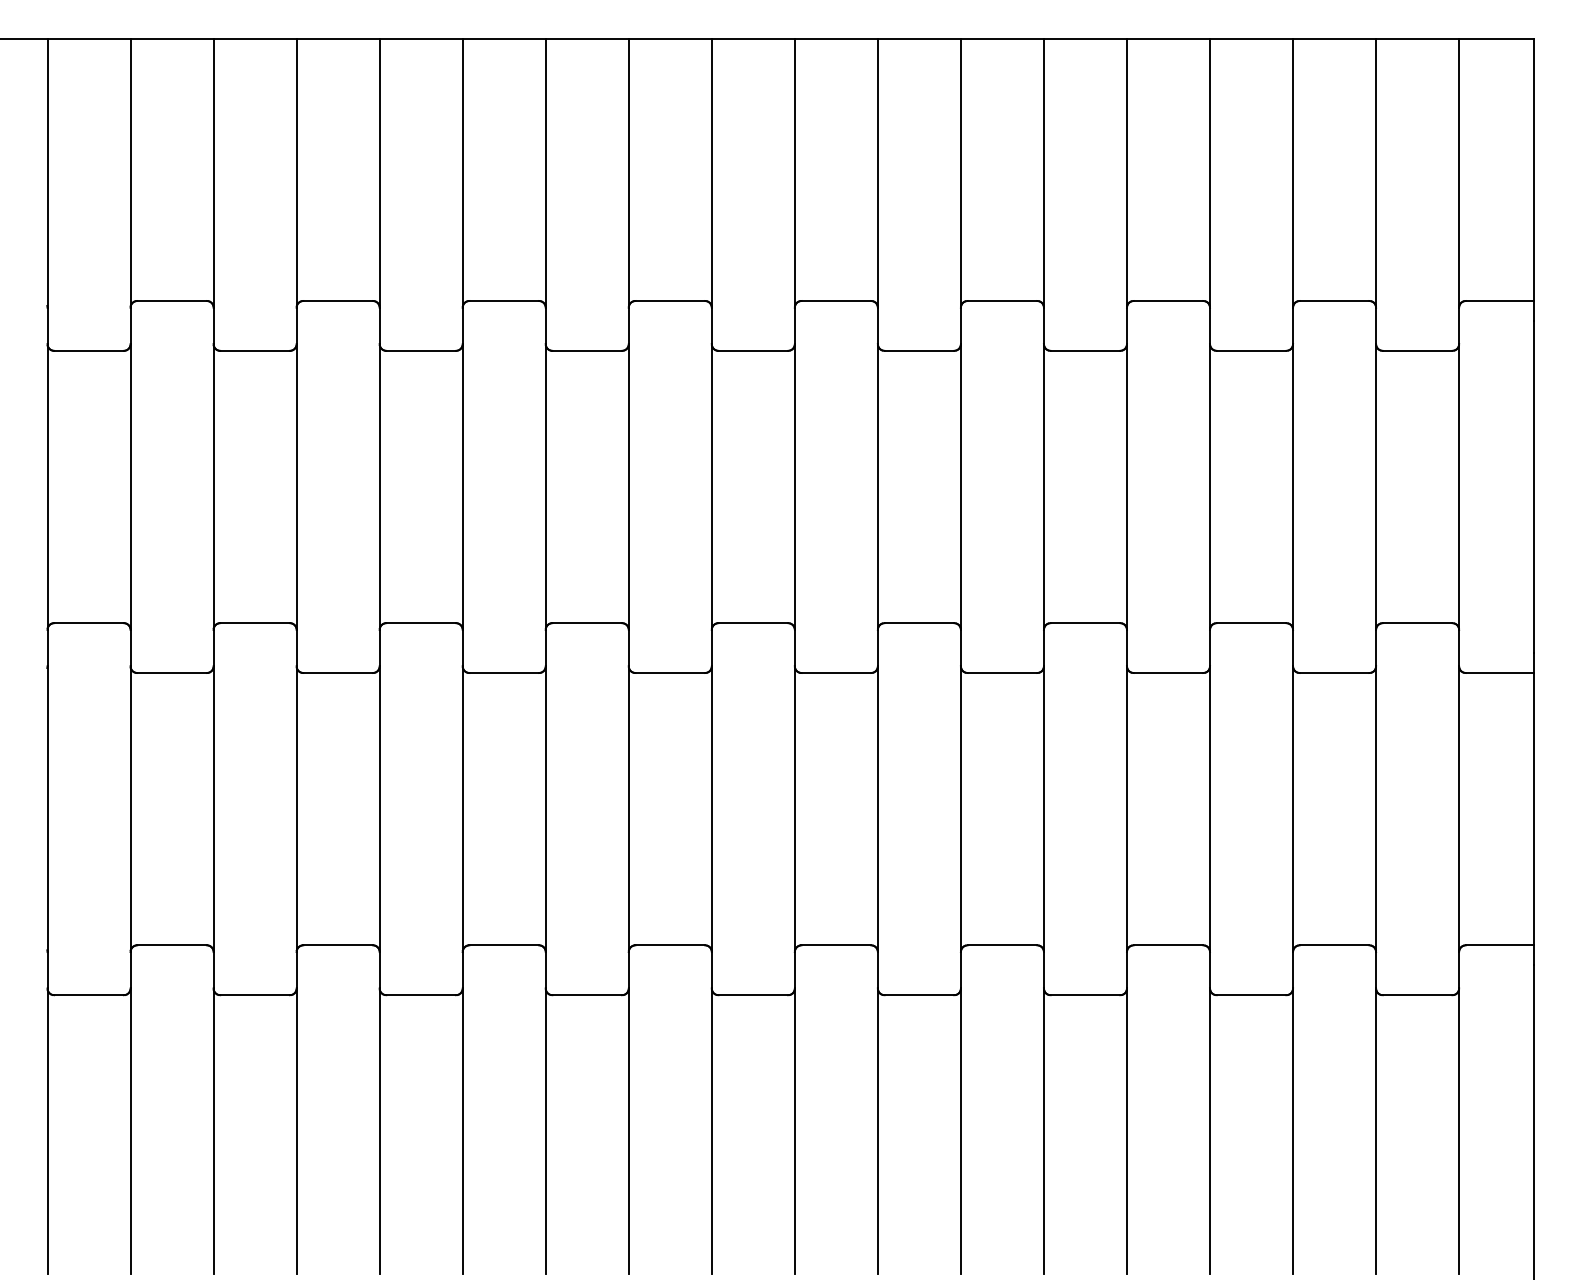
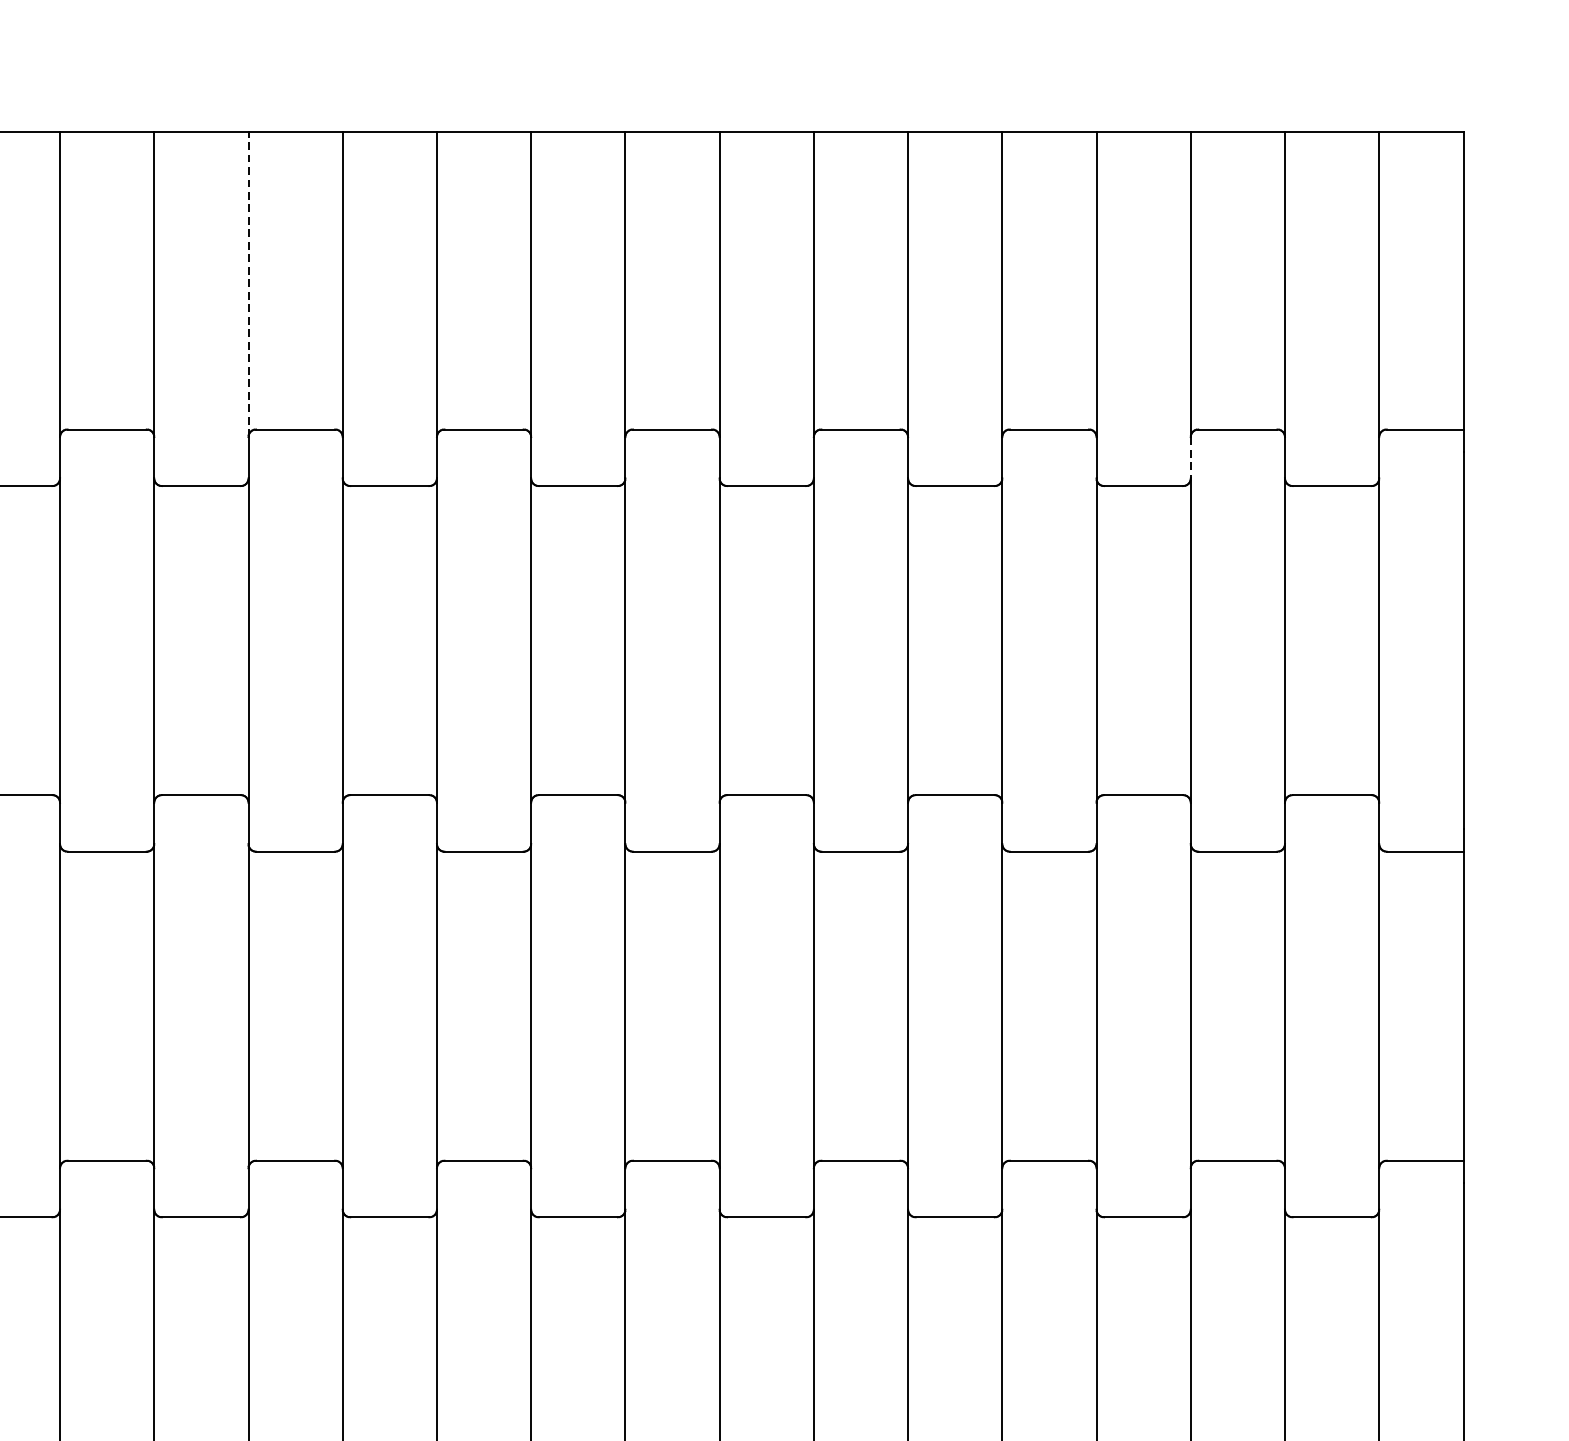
line: (462, 173) -> (248, 284), solid -> dashed
line: (1293, 326) -> (1191, 458), solid -> dashed

